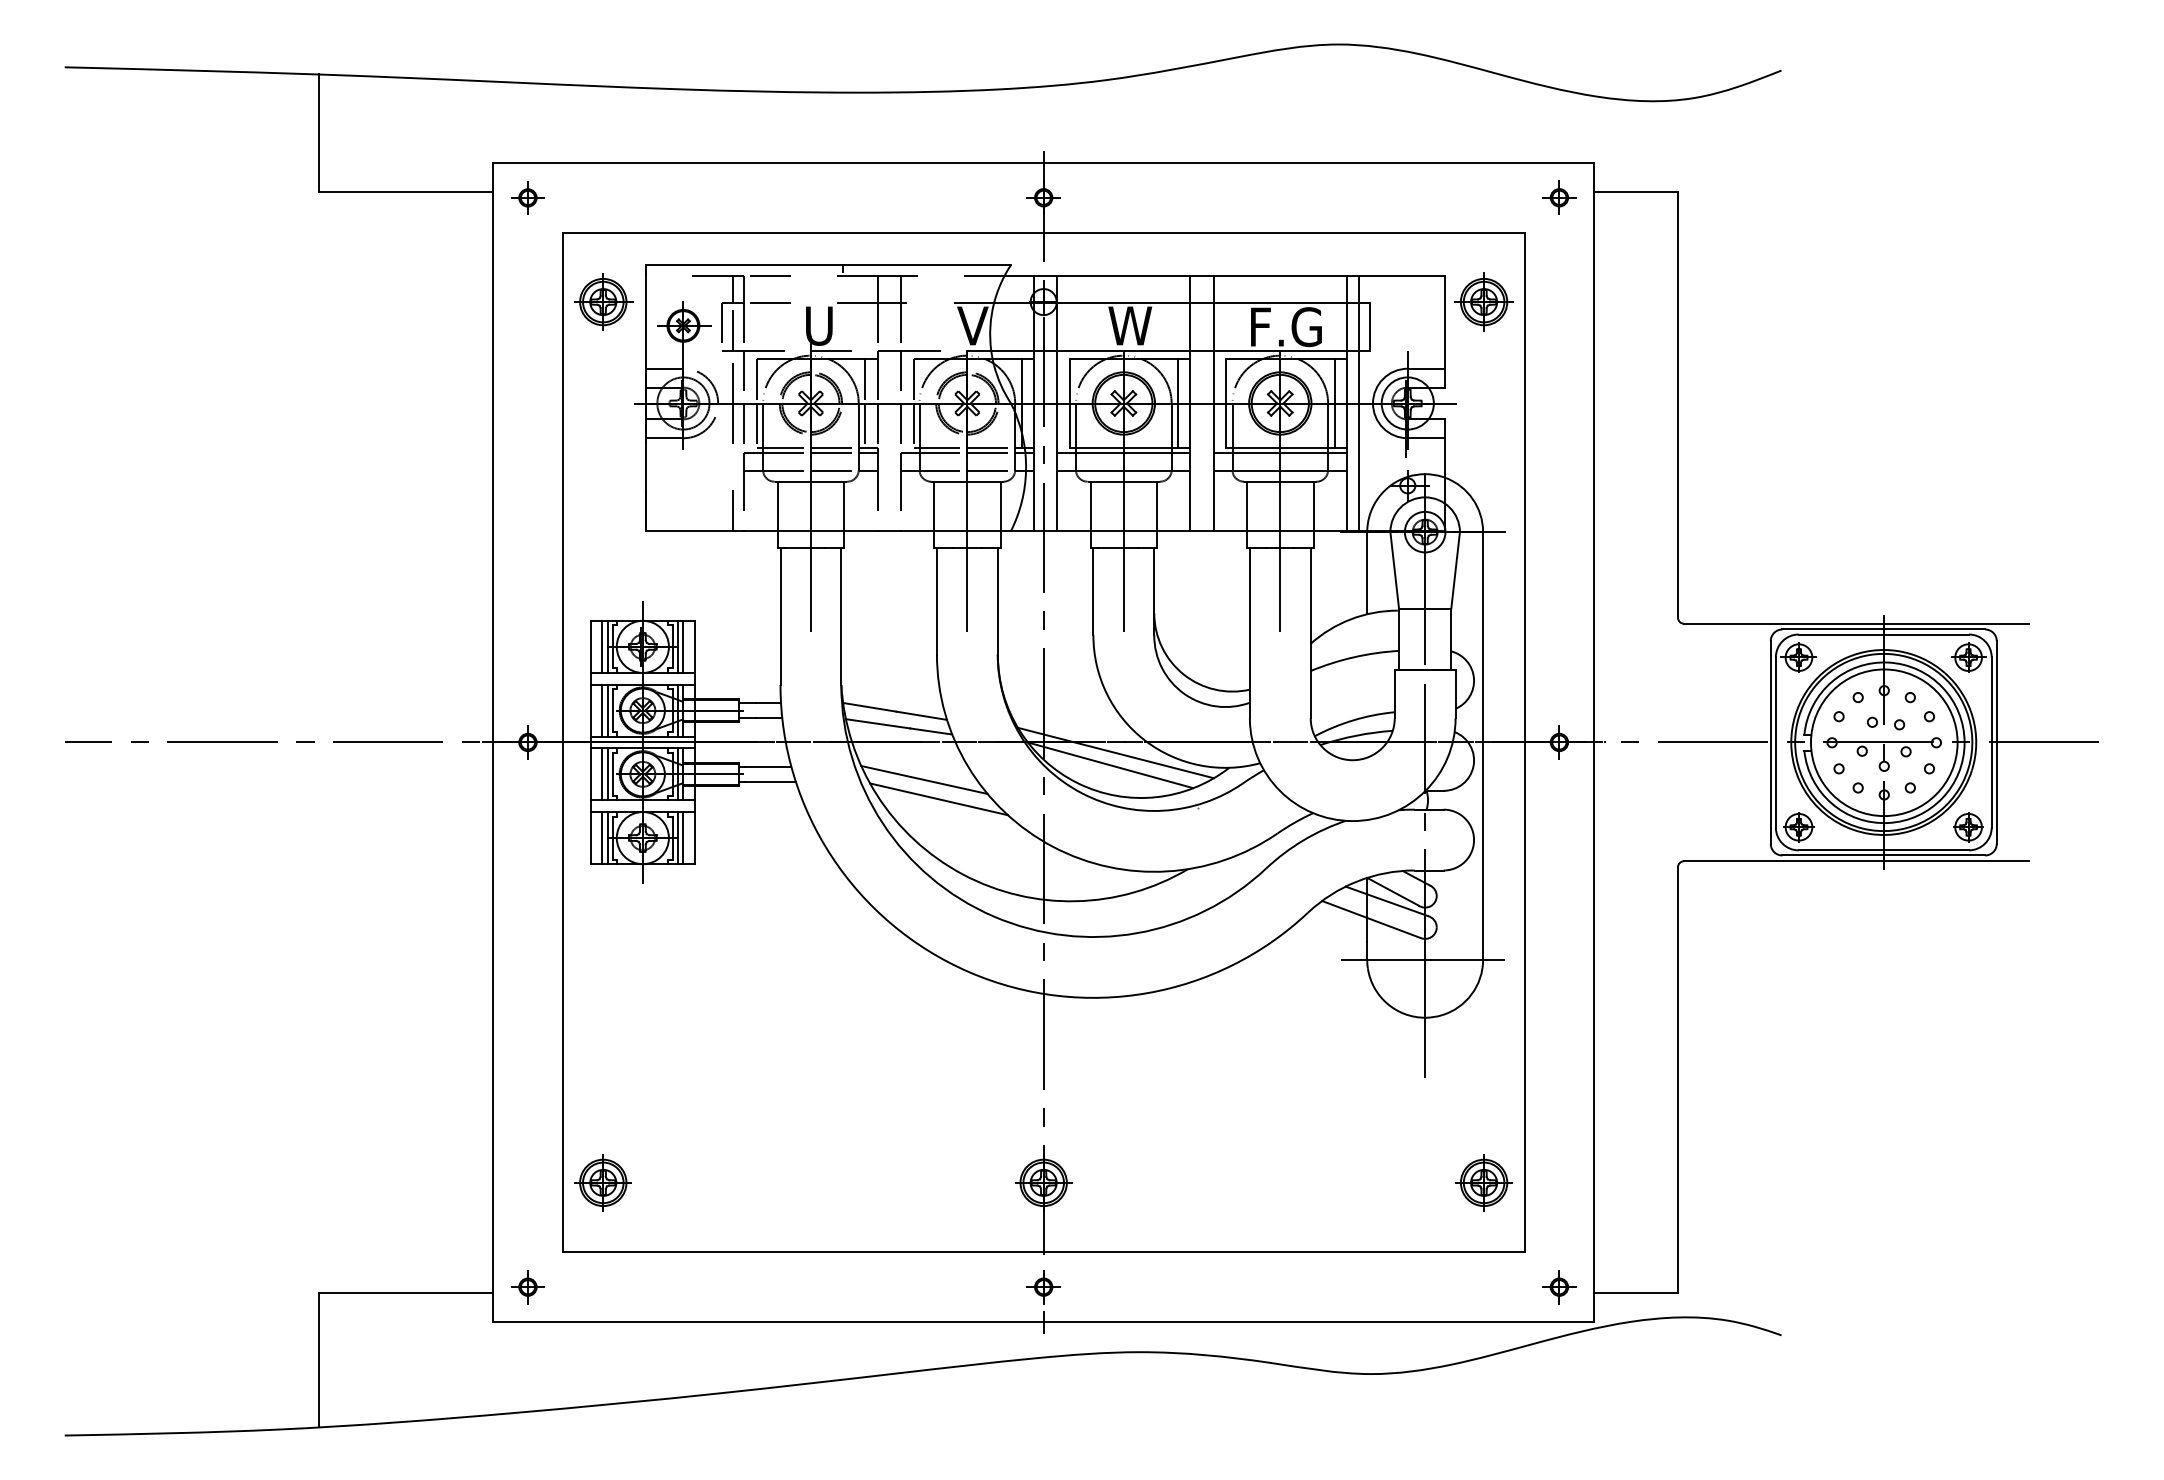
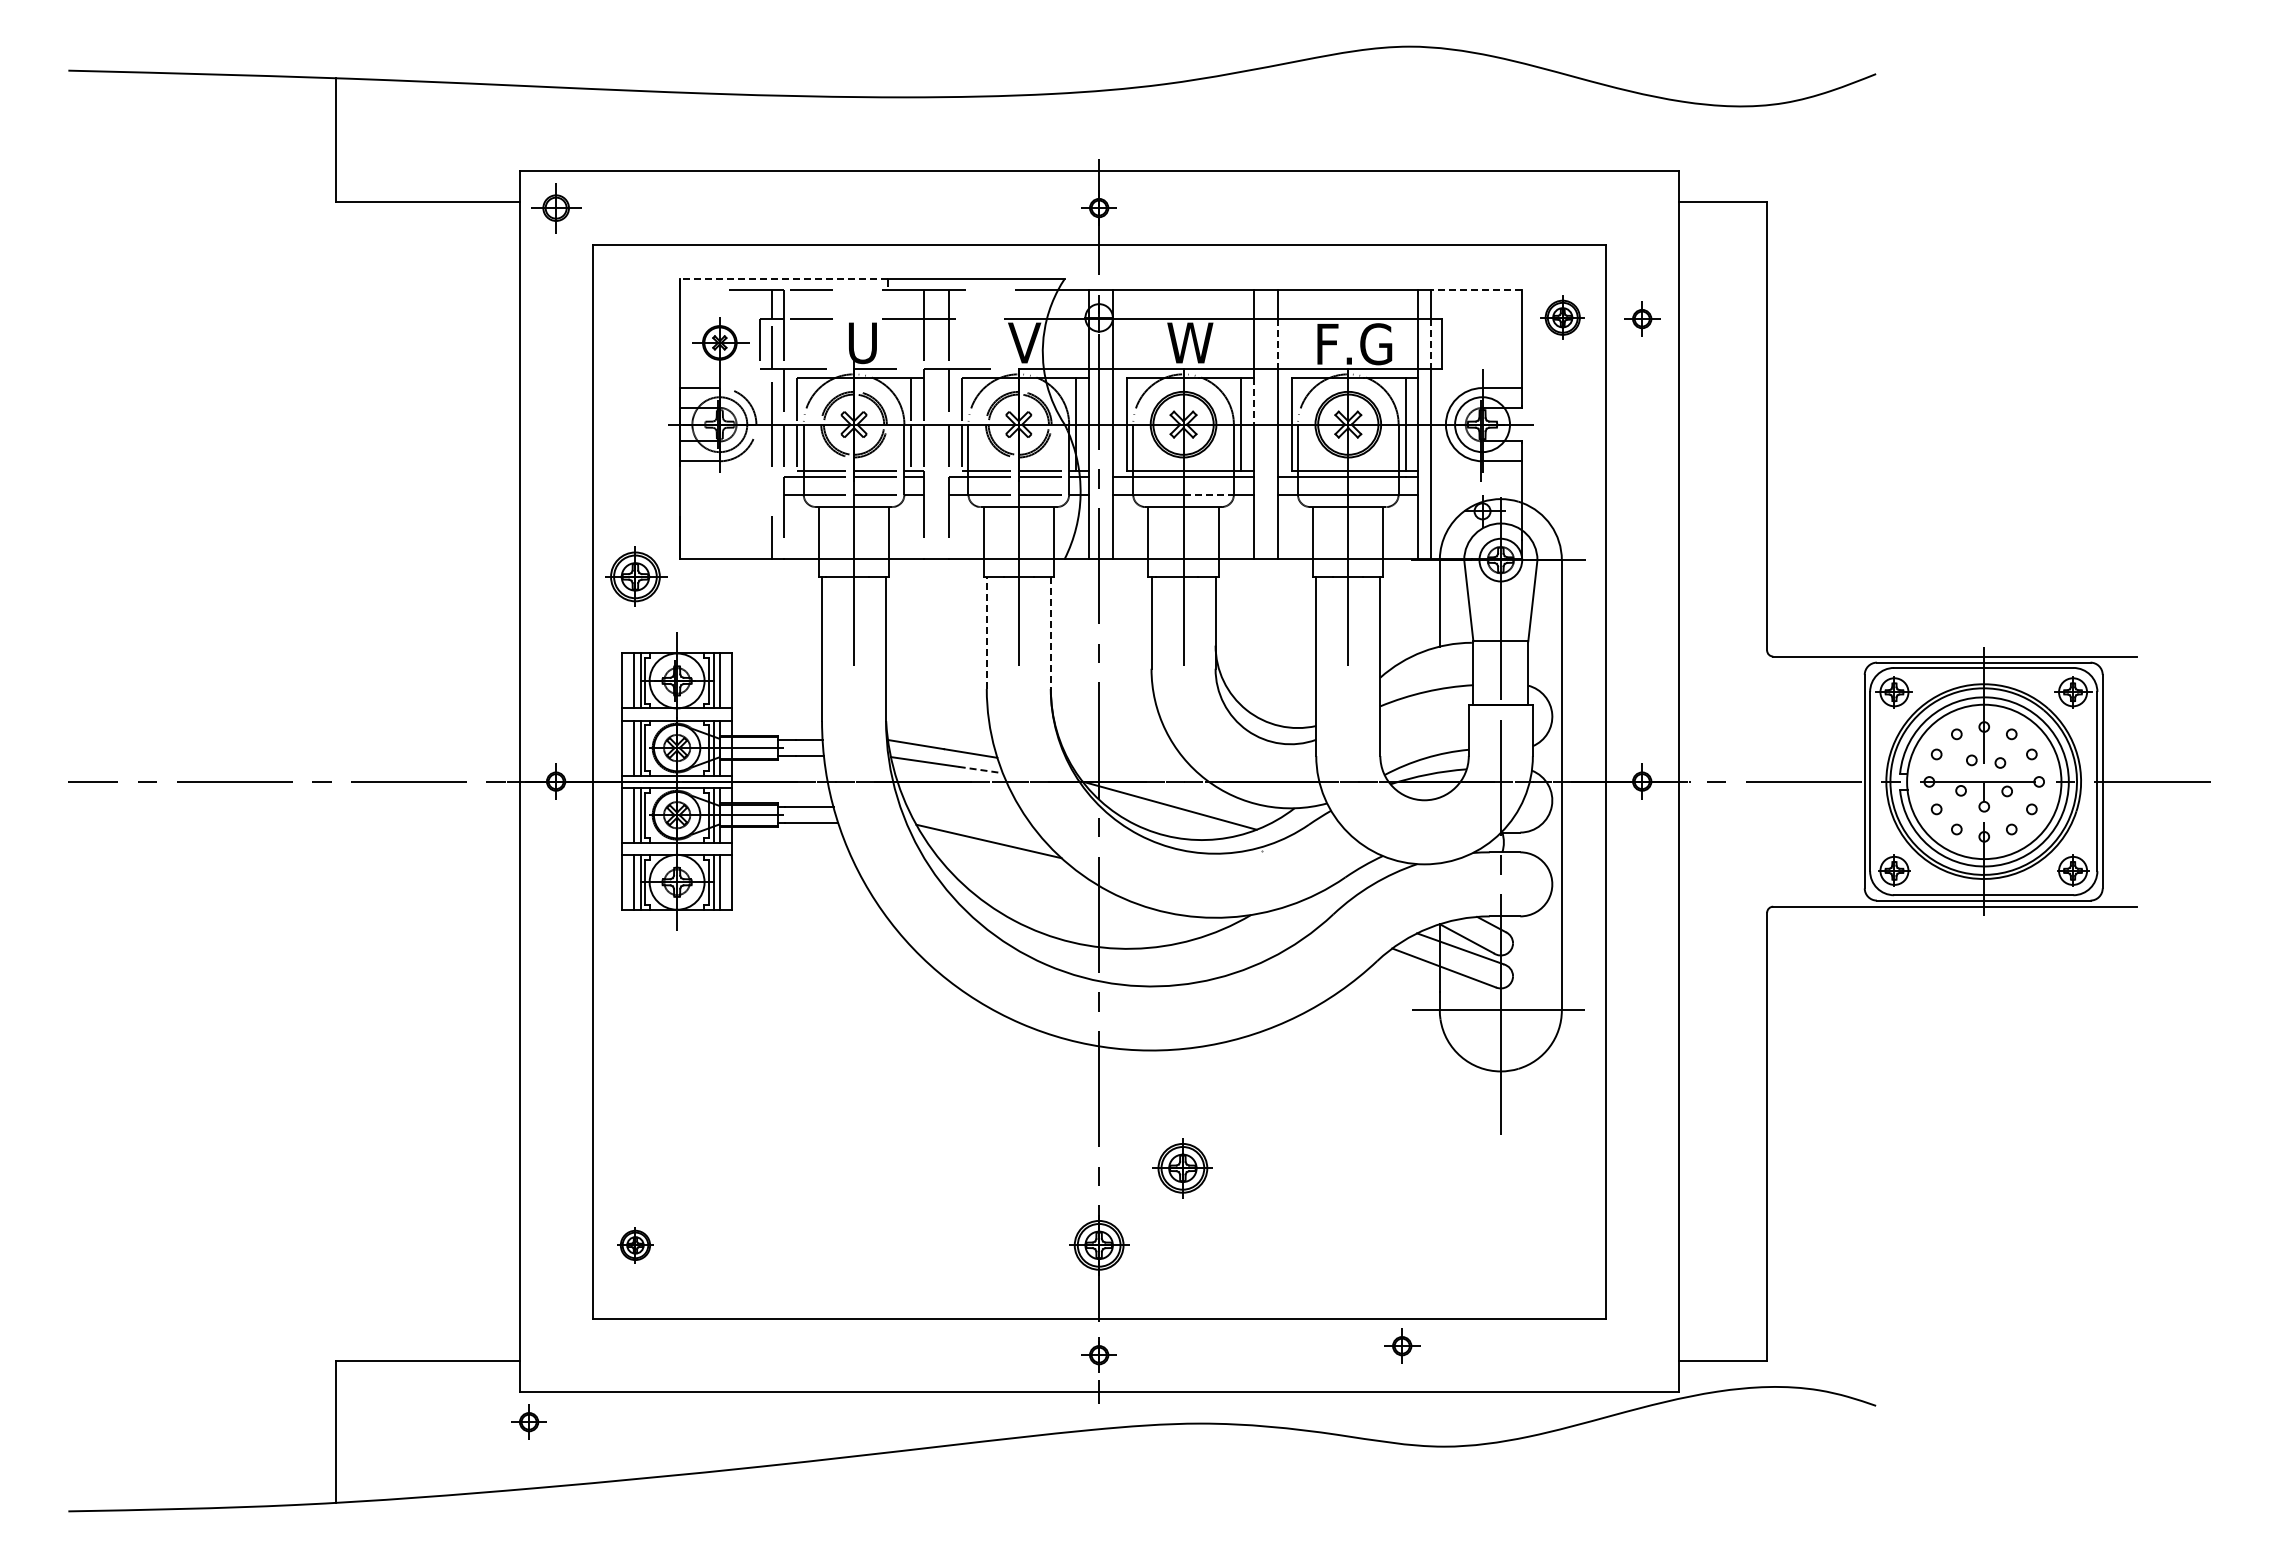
part: (1559, 197) -> (1642, 318), moved
part: (527, 198) -> (555, 208), size x1.4
line: (743, 264) -> (783, 278), solid -> dashed
line: (1402, 276) -> (1476, 290), solid -> dashed
part: (604, 301) -> (636, 576), moved
part: (1483, 301) -> (1562, 317), size x0.7
line: (1214, 327) -> (1278, 344), solid -> dashed
line: (1358, 327) -> (1430, 344), solid -> dashed
line: (1190, 381) -> (1253, 401), solid -> dashed
line: (1148, 470) -> (1209, 495), solid -> dashed
line: (936, 601) -> (986, 633), solid -> dashed
line: (997, 601) -> (1050, 633), solid -> dashed
line: (931, 731) -> (981, 770), solid -> dashed
line: (1116, 752) -> (1175, 792), removed
line: (924, 779) -> (973, 820), removed
part: (603, 1183) -> (635, 1245), size x0.6
part: (1483, 1183) -> (1182, 1168), moved
part: (527, 1286) -> (528, 1421), moved
part: (1559, 1286) -> (1402, 1345), moved

